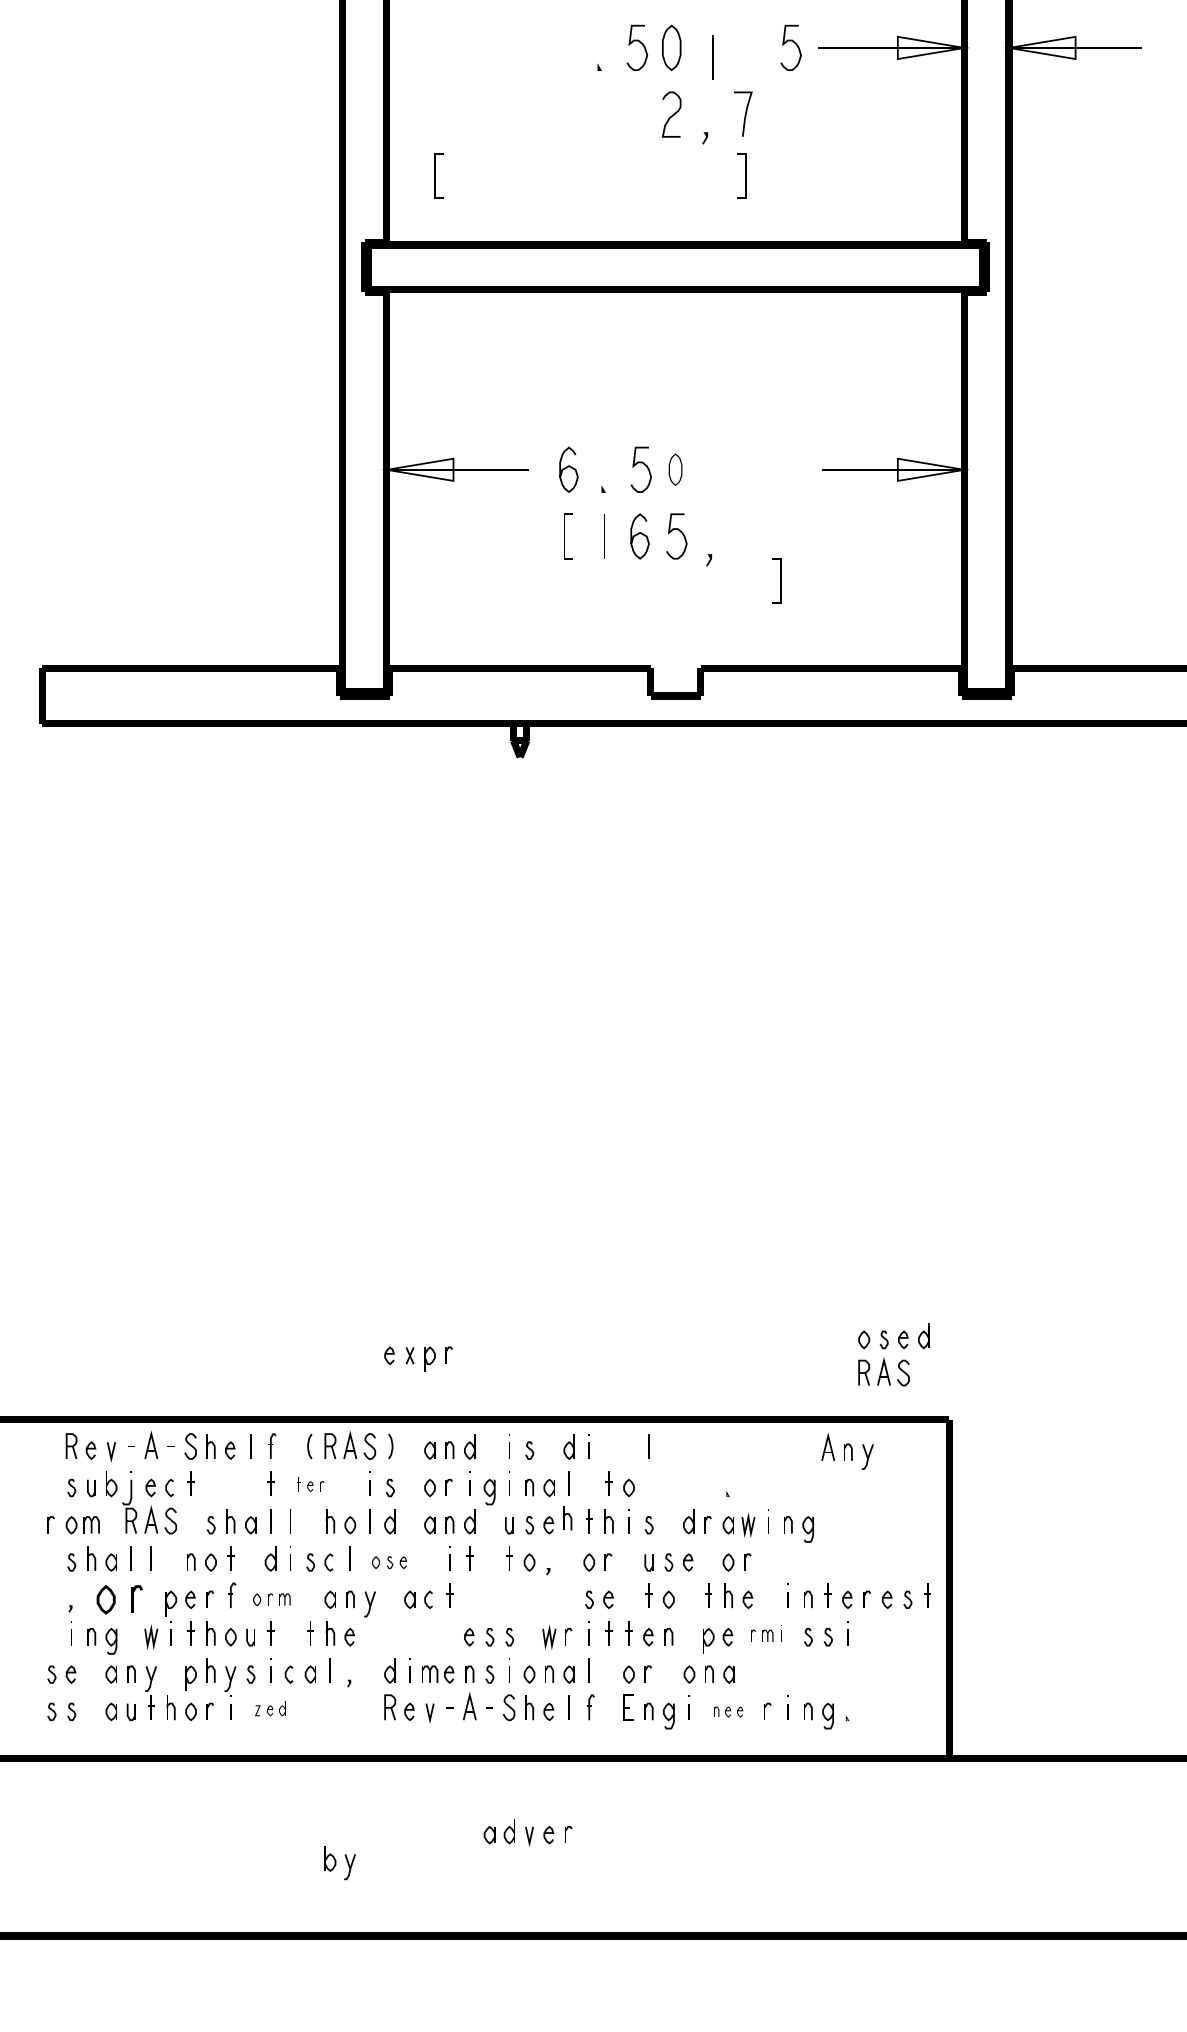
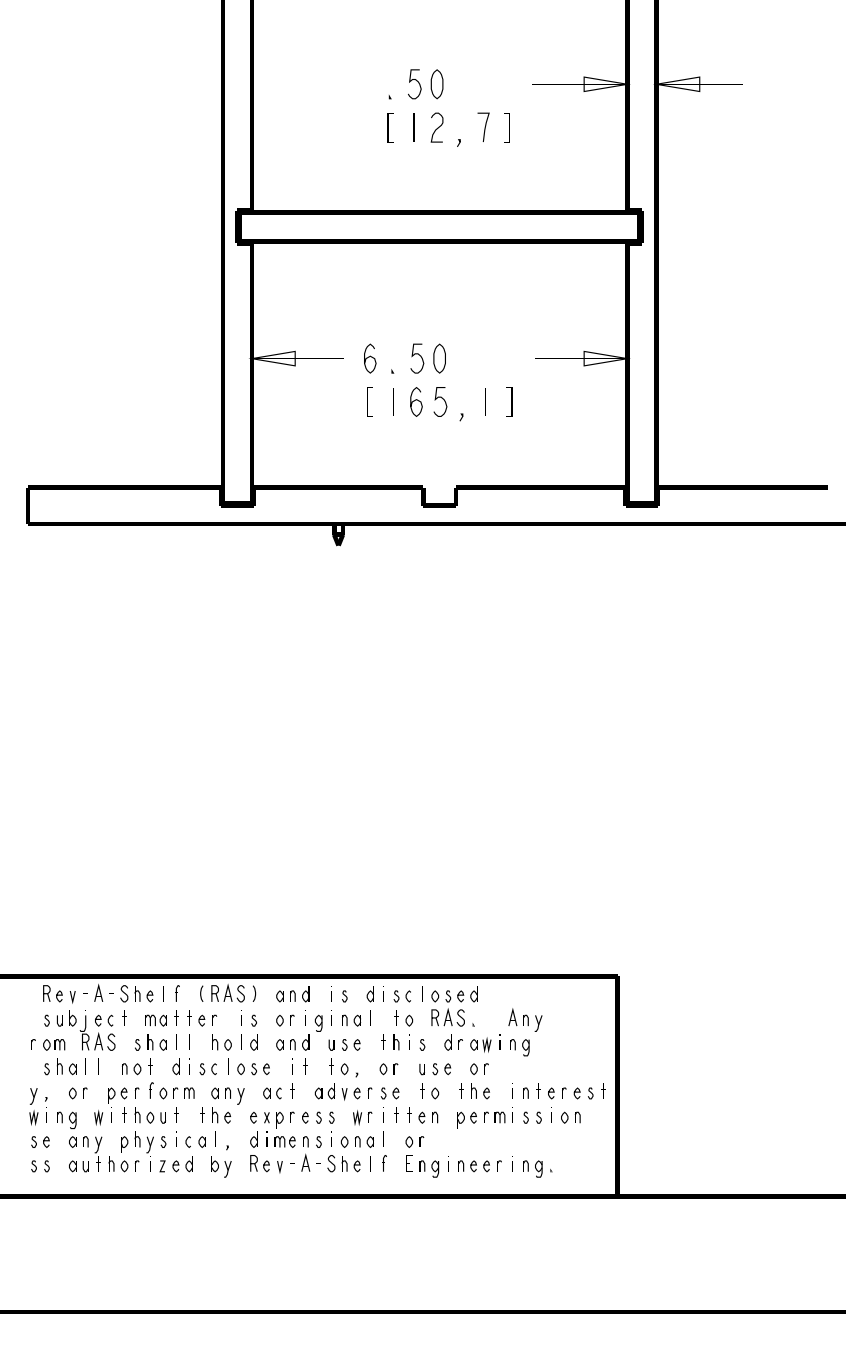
curve: (793, 43) -> (516, 81), removed
line: (712, 57) -> (413, 127), moved
line: (435, 175) -> (388, 127), moved
line: (746, 175) -> (509, 127), moved
part: (675, 469) -> (439, 358), size x1.43
line: (746, 535) -> (485, 401), added
line: (779, 580) -> (511, 401), moved
part: (893, 1355) -> (454, 1006), moved
part: (418, 1358) -> (272, 1119), moved
part: (616, 1450) -> (401, 996), added
part: (847, 1450) -> (525, 1019), moved
part: (310, 1484) -> (202, 1018), size x1.67
part: (238, 1487) -> (155, 1020), added
part: (567, 1518) -> (369, 1040), removed
part: (389, 1562) -> (253, 1069), size x1.43
part: (120, 1599) -> (78, 1093), size x0.62
part: (270, 1599) -> (176, 1093), size x1.43
part: (51, 1619) -> (33, 1106), added
part: (766, 1633) -> (498, 1115), size x1.43
part: (876, 1636) -> (570, 1117), added
part: (707, 1673) -> (460, 1141), removed
part: (269, 1709) -> (175, 1164), size x1.67
part: (727, 1712) -> (473, 1166), size x1.67
part: (527, 1832) -> (343, 1091), moved
part: (340, 1862) -> (221, 1166), moved

